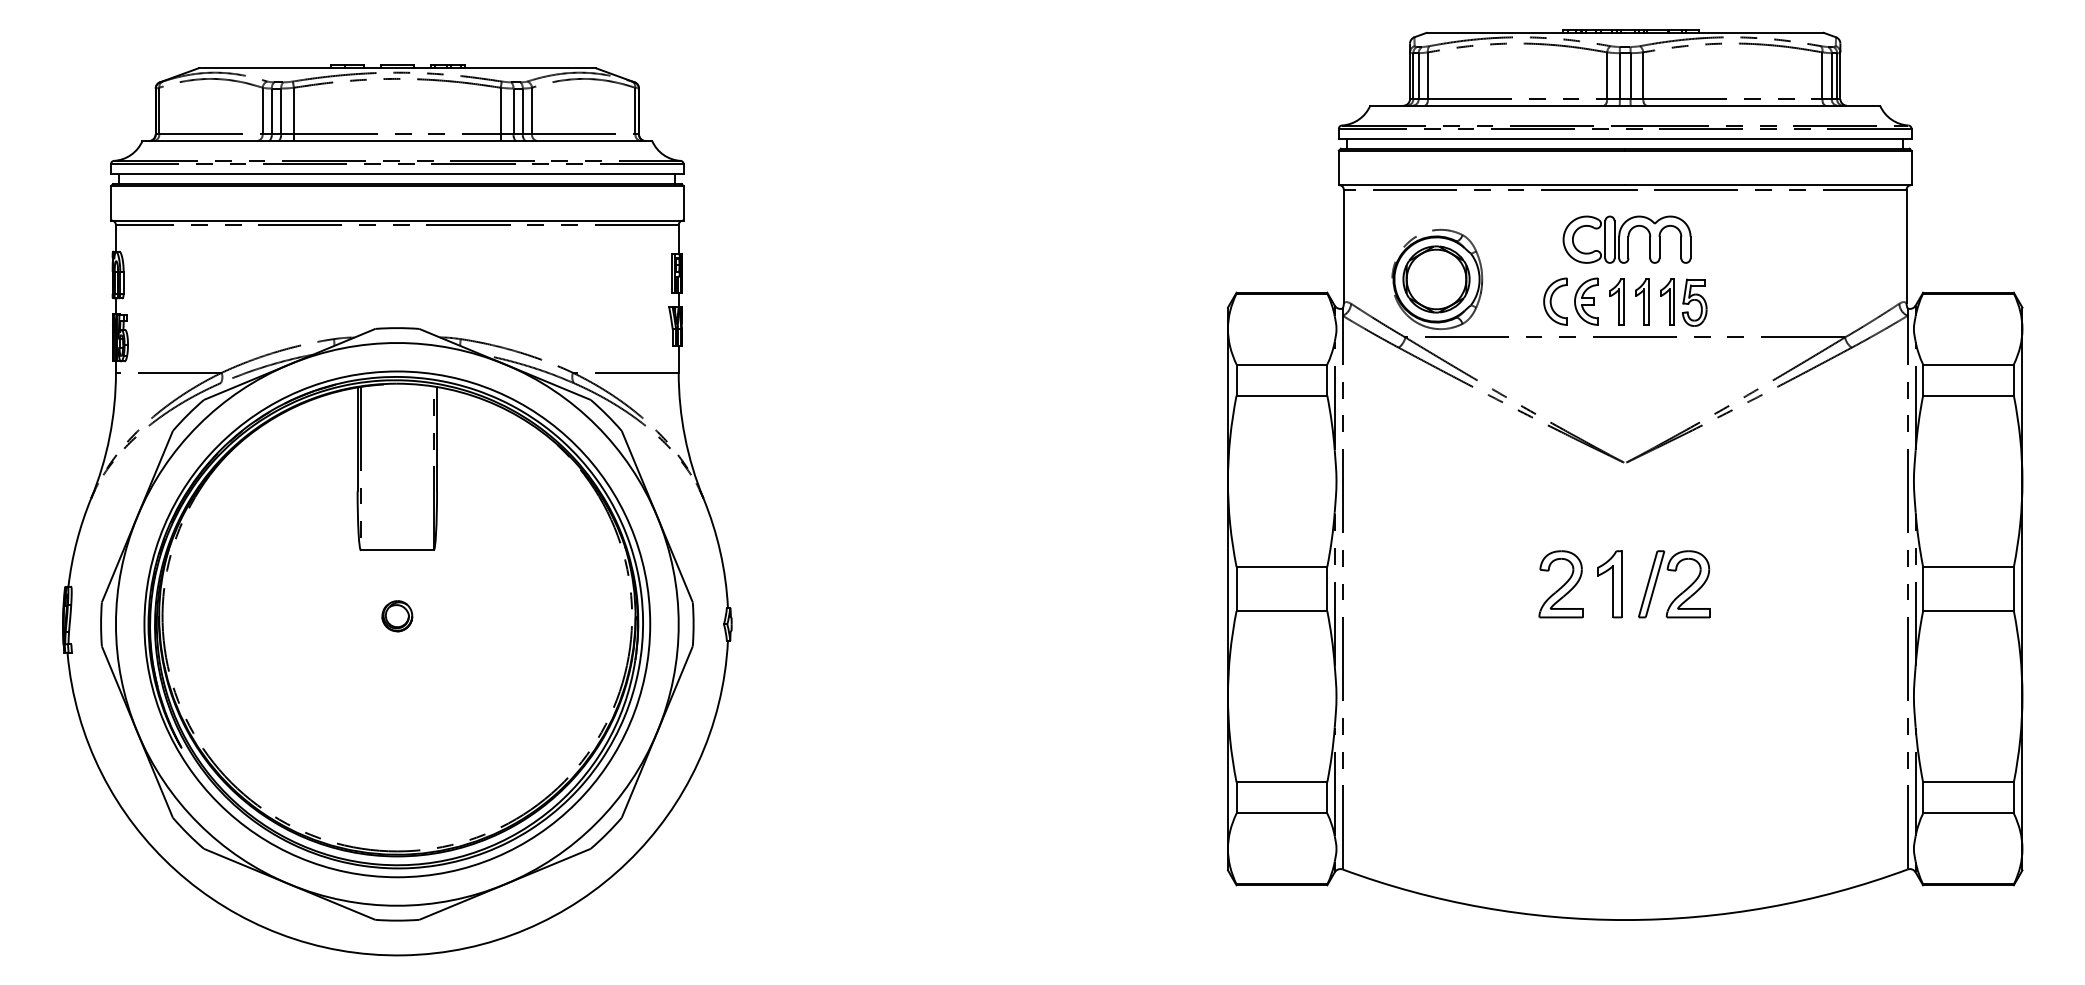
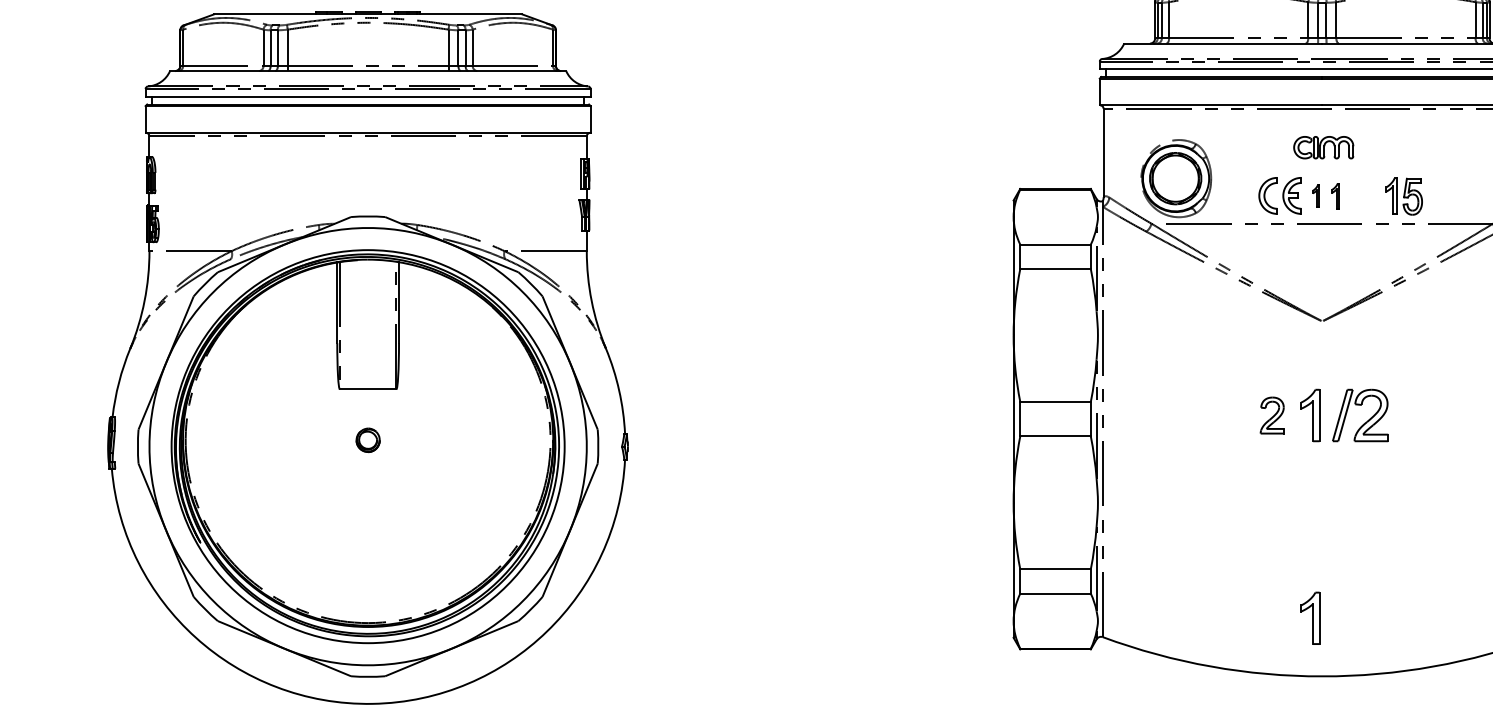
part: (1626, 239) -> (1323, 147), size x0.6
part: (1616, 301) -> (1315, 195), size x0.6
part: (1642, 301) -> (1335, 195), size x0.7
part: (1683, 302) -> (1404, 196), moved
part: (1560, 584) -> (1272, 415), size x0.7
part: (1609, 845) -> (1310, 618), added

